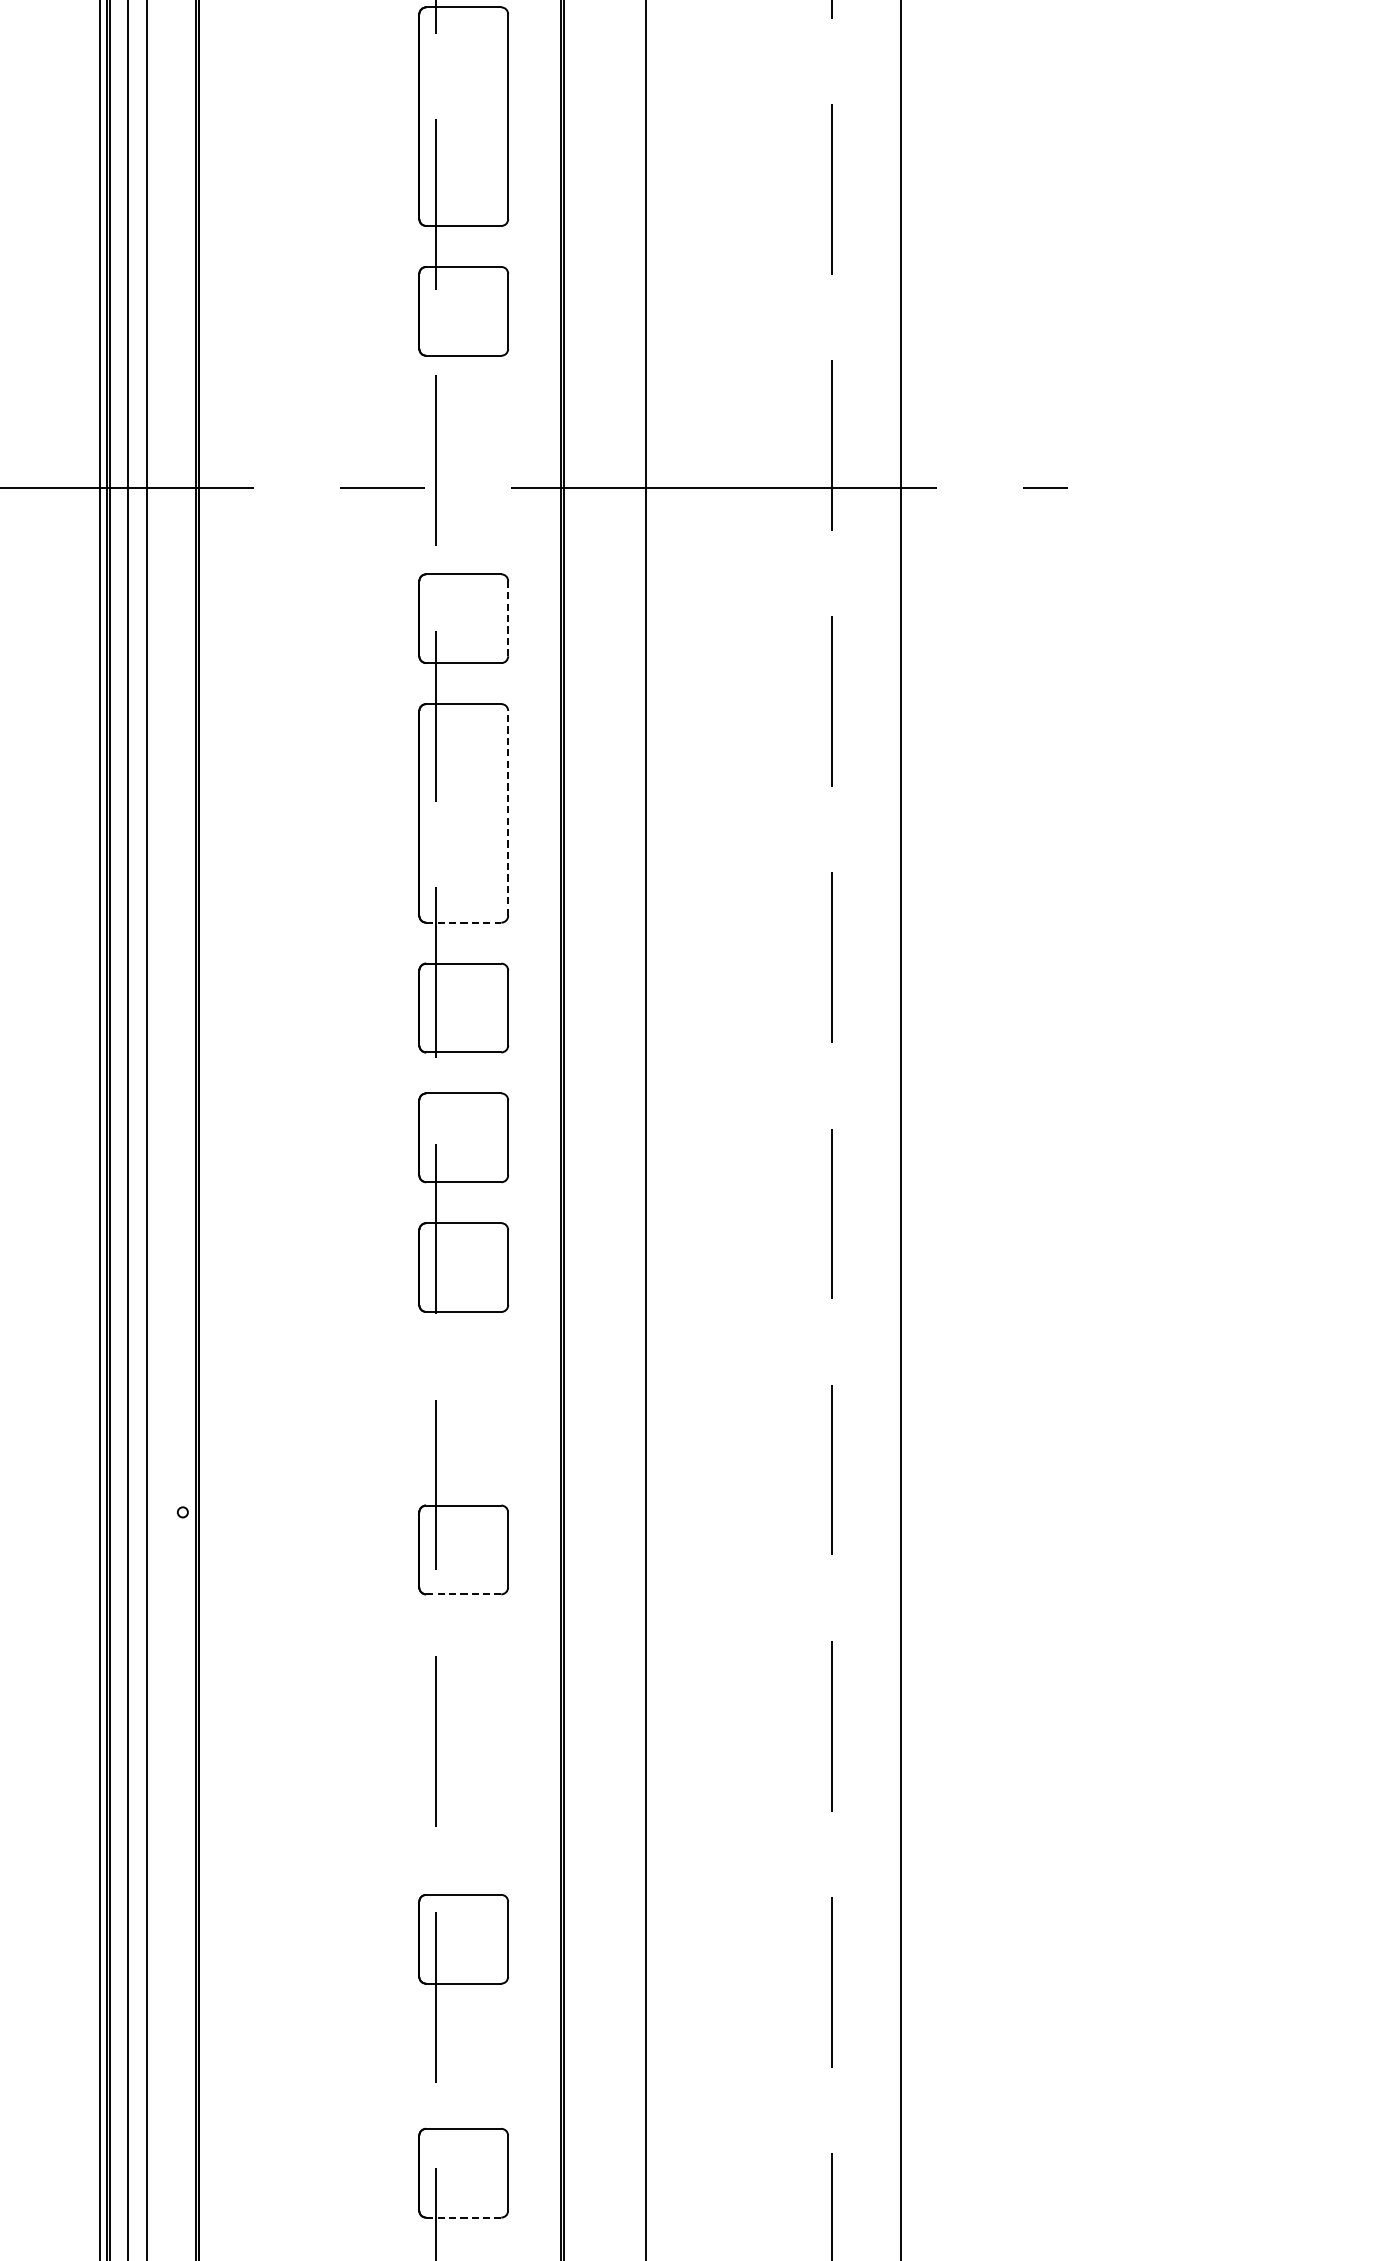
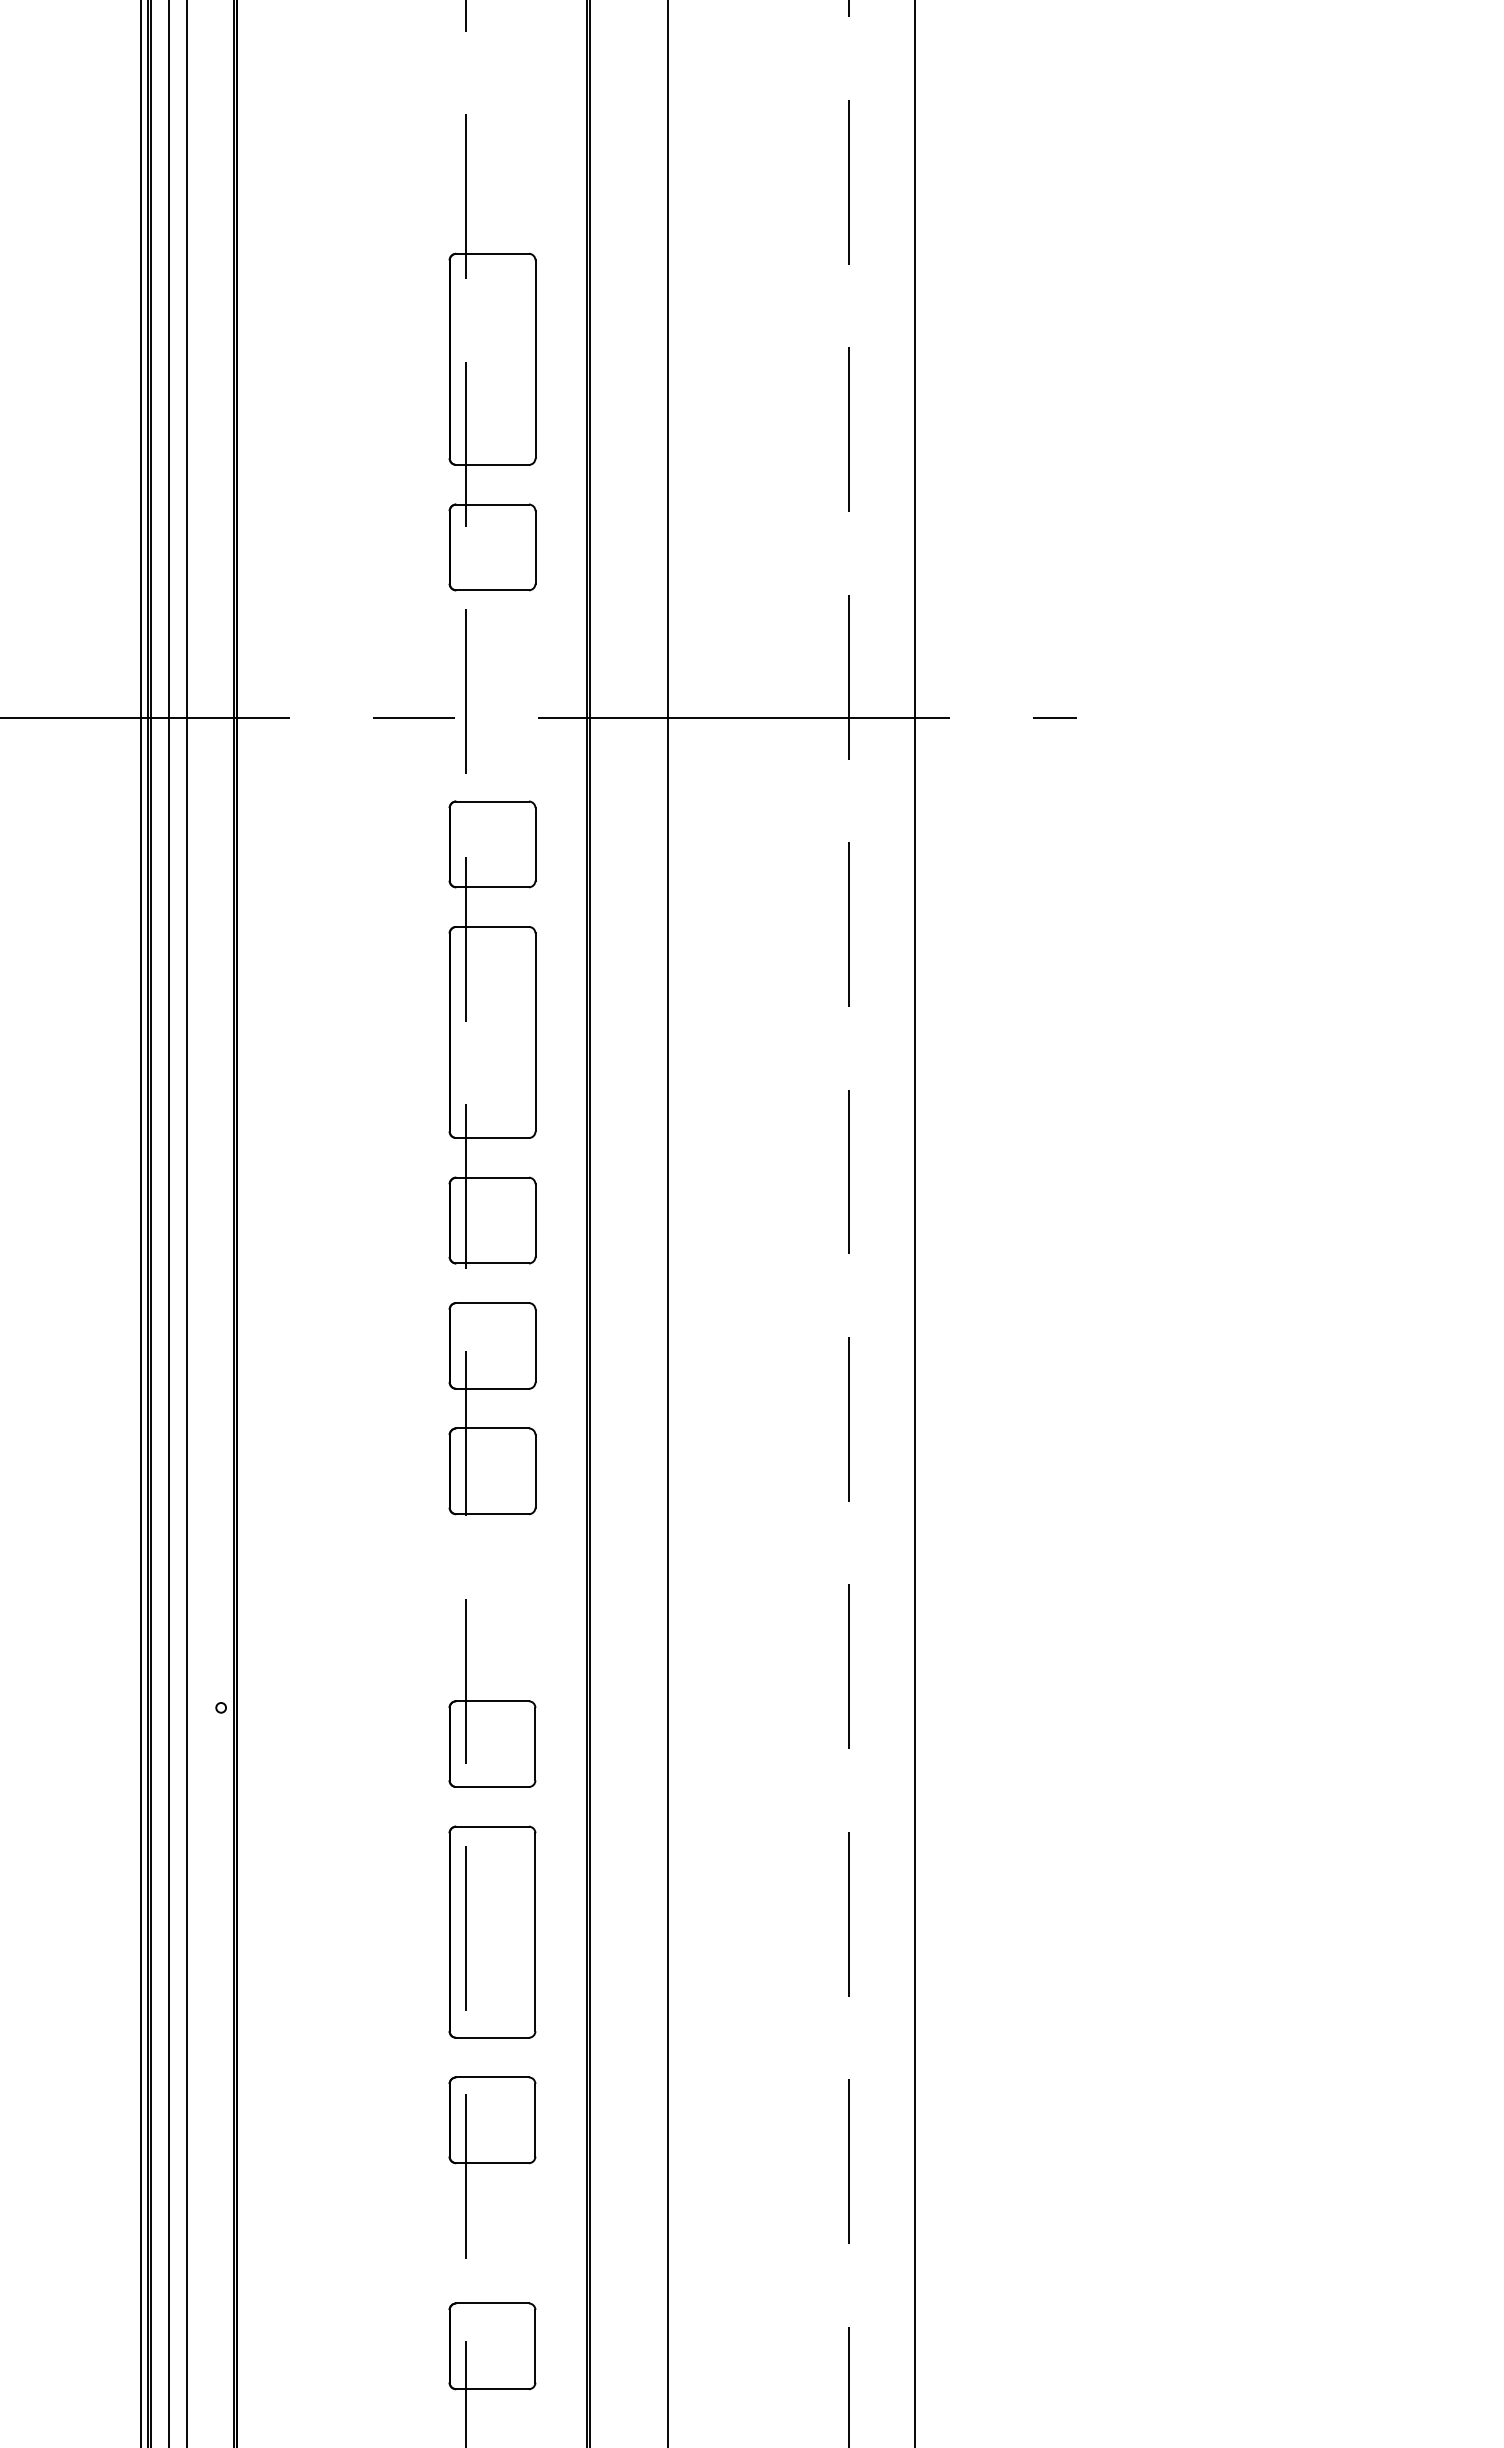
line: (508, 617) -> (535, 843), dashed -> solid
line: (508, 813) -> (535, 1032), dashed -> solid
line: (464, 923) -> (493, 1138), dashed -> solid
line: (464, 1594) -> (493, 1787), dashed -> solid
part: (463, 1743) -> (492, 1931), added
line: (464, 2217) -> (493, 2389), dashed -> solid

